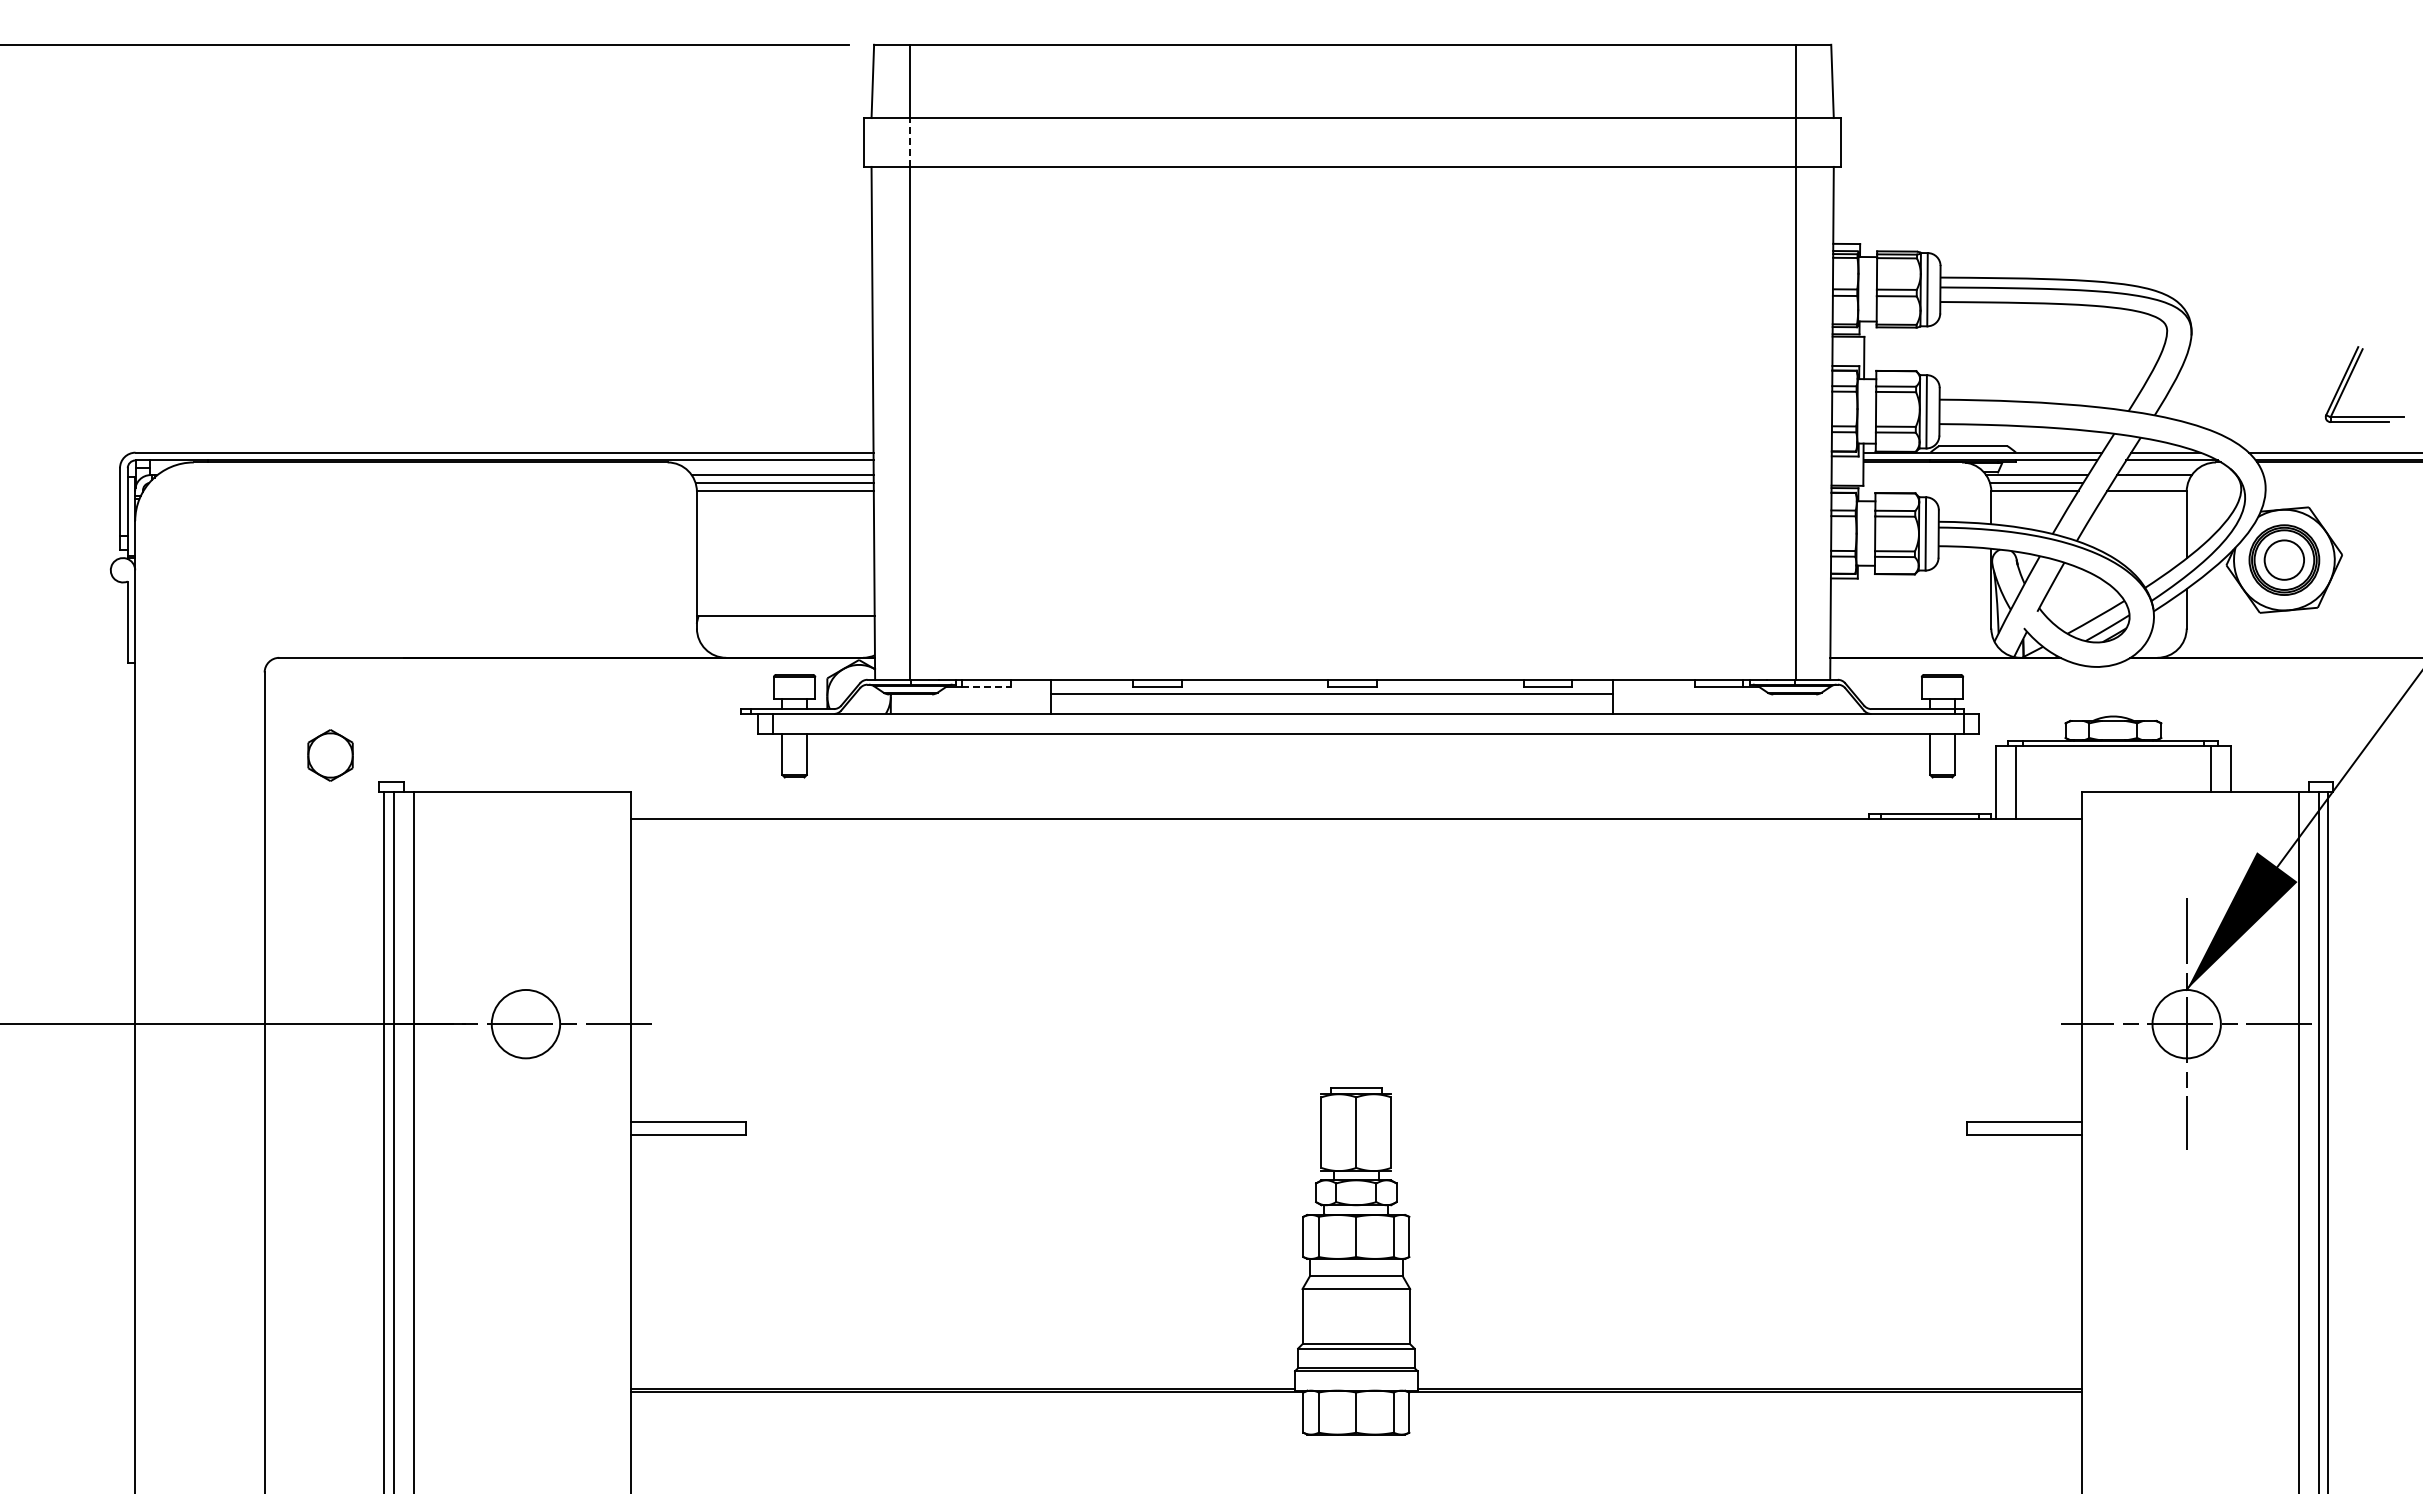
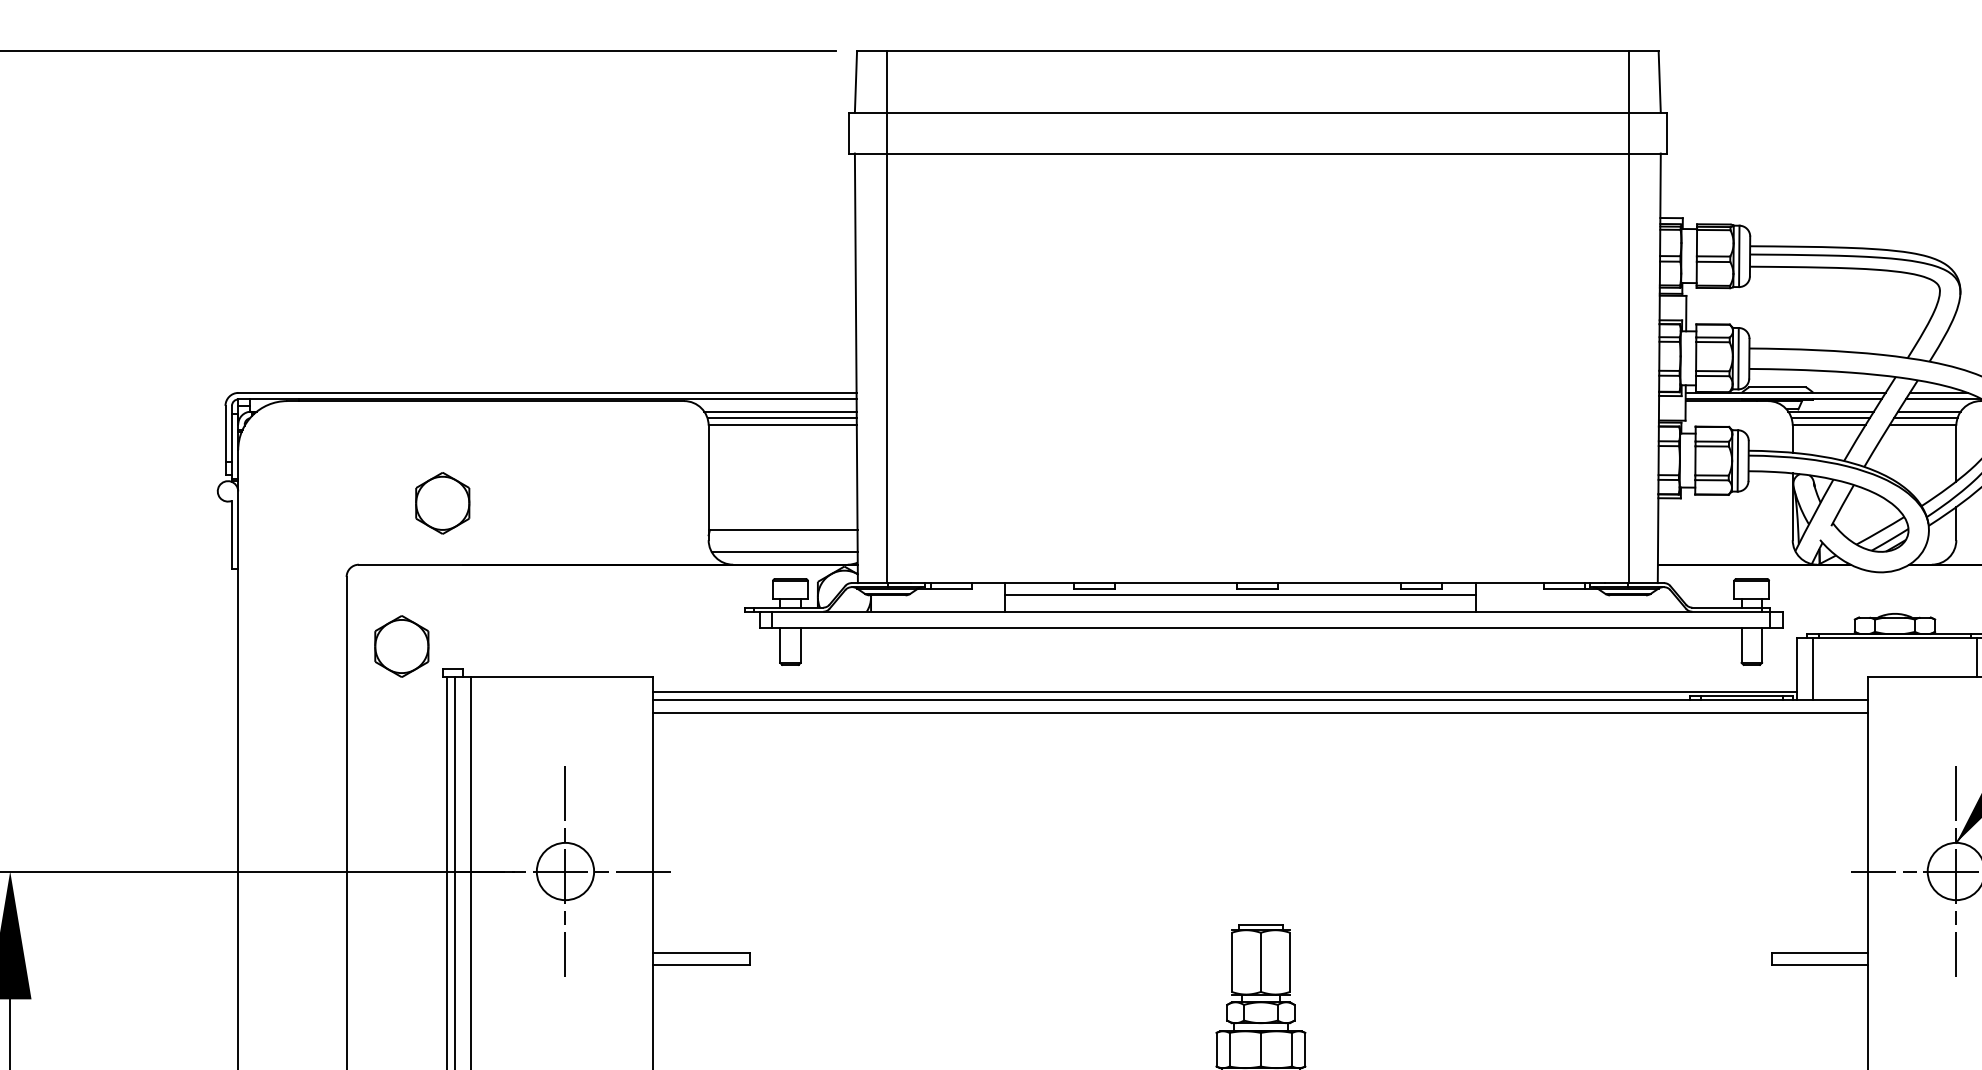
line: (909, 142) -> (886, 133), dashed -> solid
line: (2150, 482) -> (1926, 417), added
part: (379, 584) -> (442, 503), added
line: (787, 643) -> (784, 552), added
line: (986, 687) -> (951, 589), dashed -> solid
part: (330, 755) -> (401, 646), size x1.43
line: (1313, 809) -> (1225, 691), added
line: (1355, 835) -> (1260, 713), added
line: (525, 1023) -> (565, 870), added

